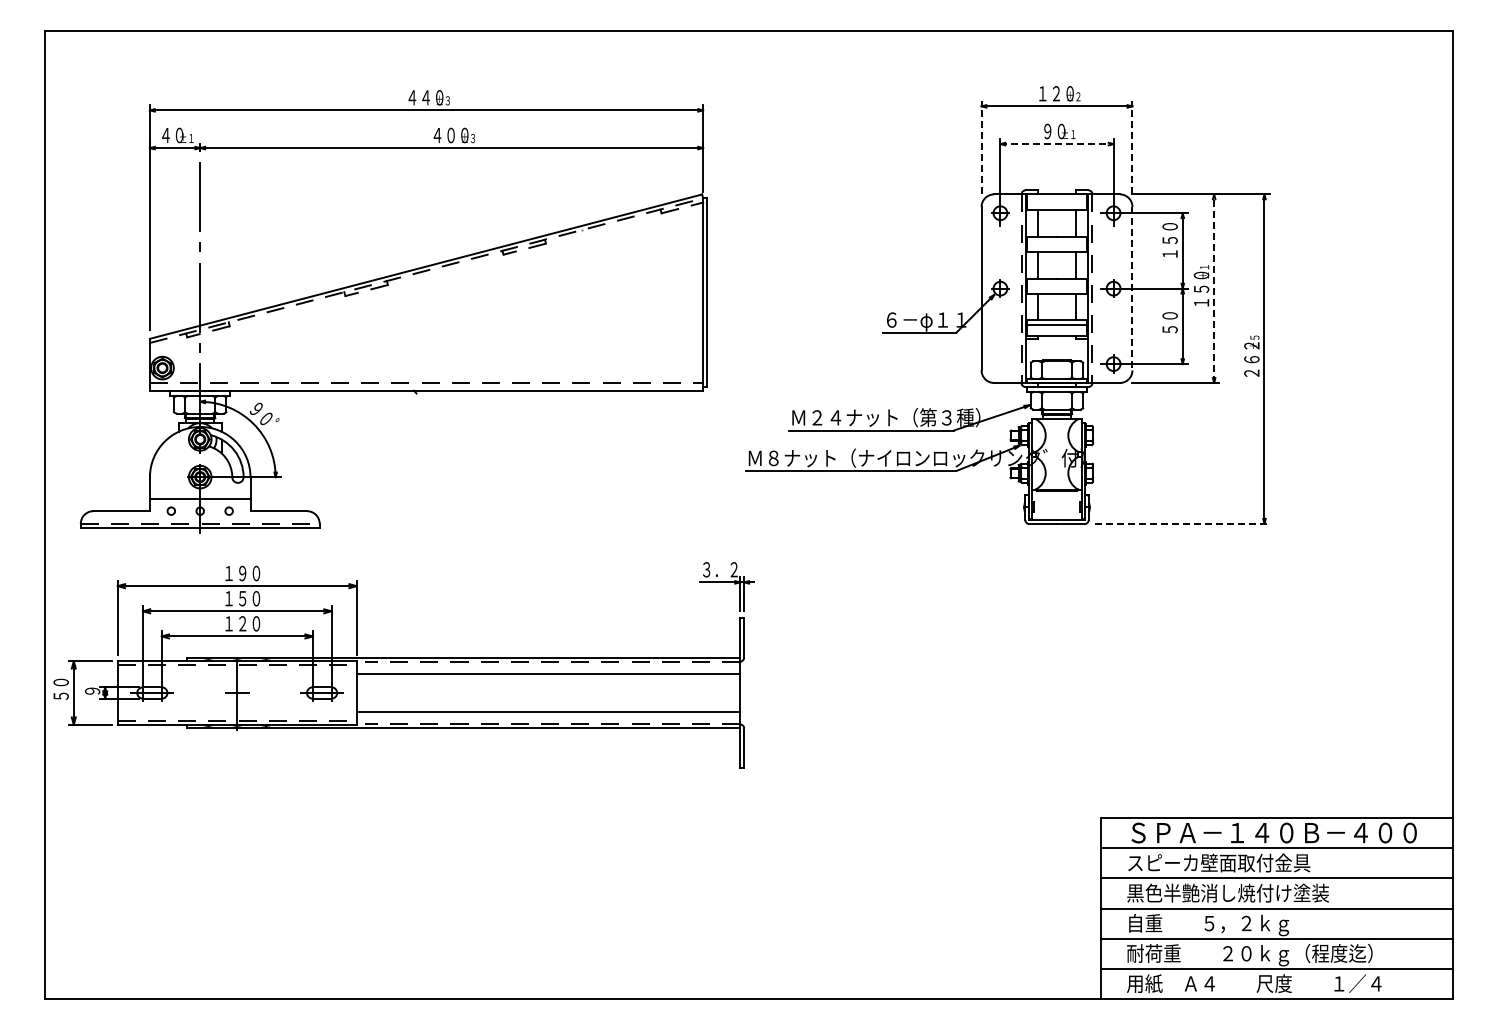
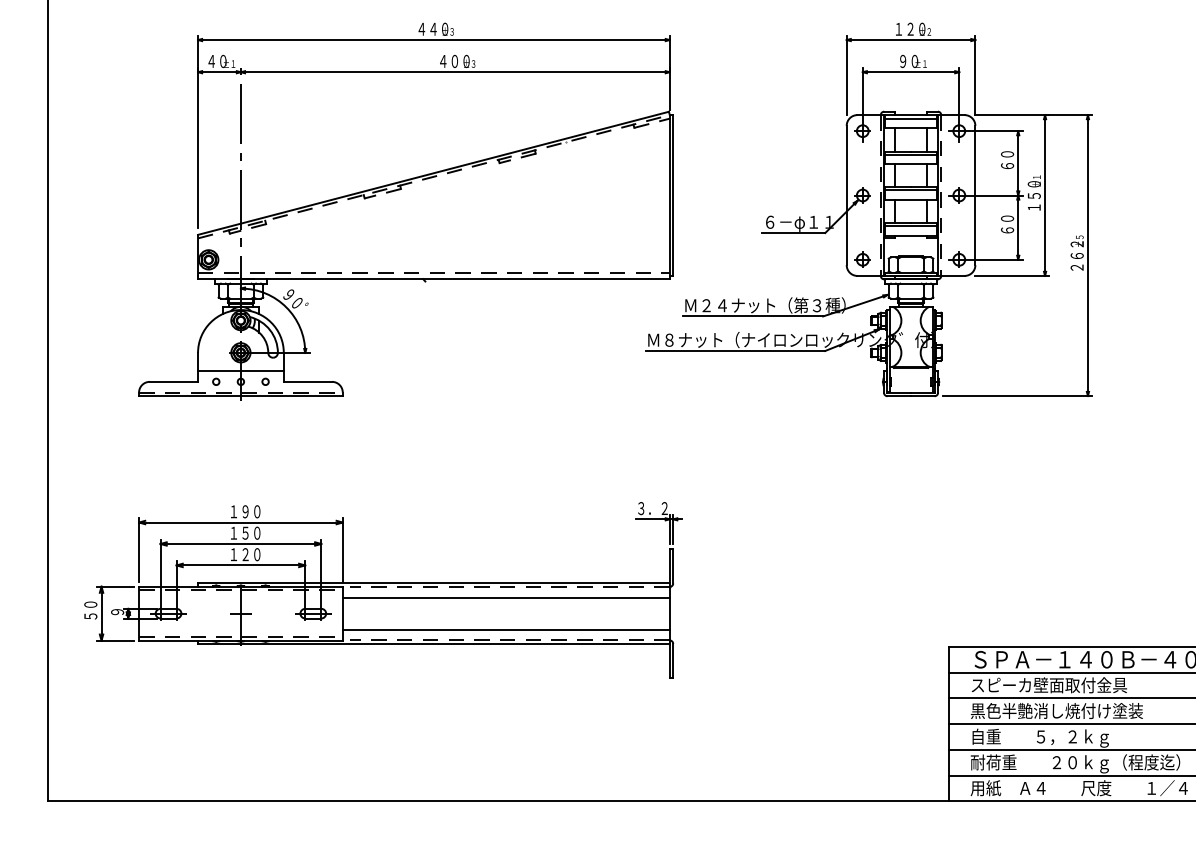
line: (1057, 144) -> (911, 72), dashed -> solid
line: (981, 147) -> (846, 75), dashed -> solid
line: (1132, 147) -> (975, 75), dashed -> solid
line: (1056, 198) -> (910, 118), added
text: (1169, 240) -> (1006, 154), １５０ -> ６０
line: (1056, 241) -> (910, 155), added
line: (1056, 282) -> (910, 190), added
line: (1132, 288) -> (975, 195), dashed -> solid
line: (1214, 288) -> (1045, 195), dashed -> solid
part: (393, 311) -> (405, 211), moved
text: (1169, 329) -> (1006, 230), ５０ -> ６０
part: (1000, 363) -> (862, 259), added
line: (1182, 523) -> (1018, 395), dashed -> solid
part: (403, 665) -> (382, 590), moved

